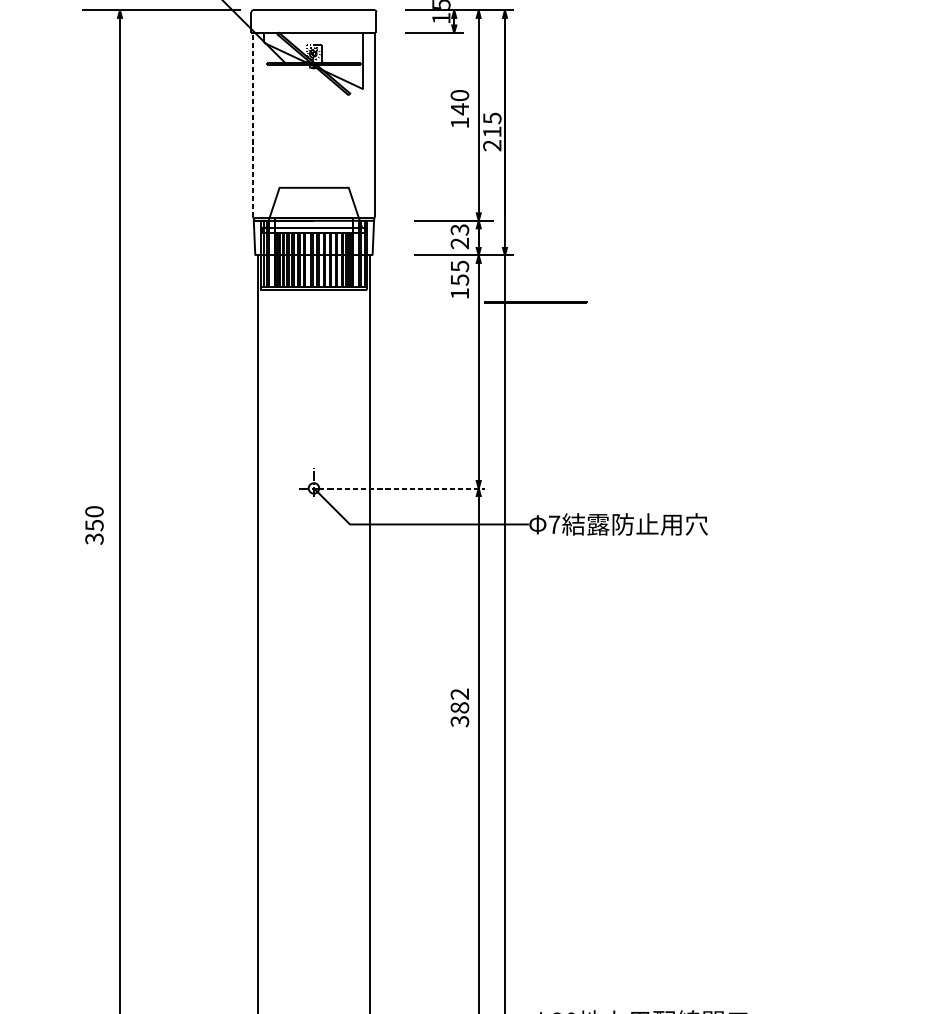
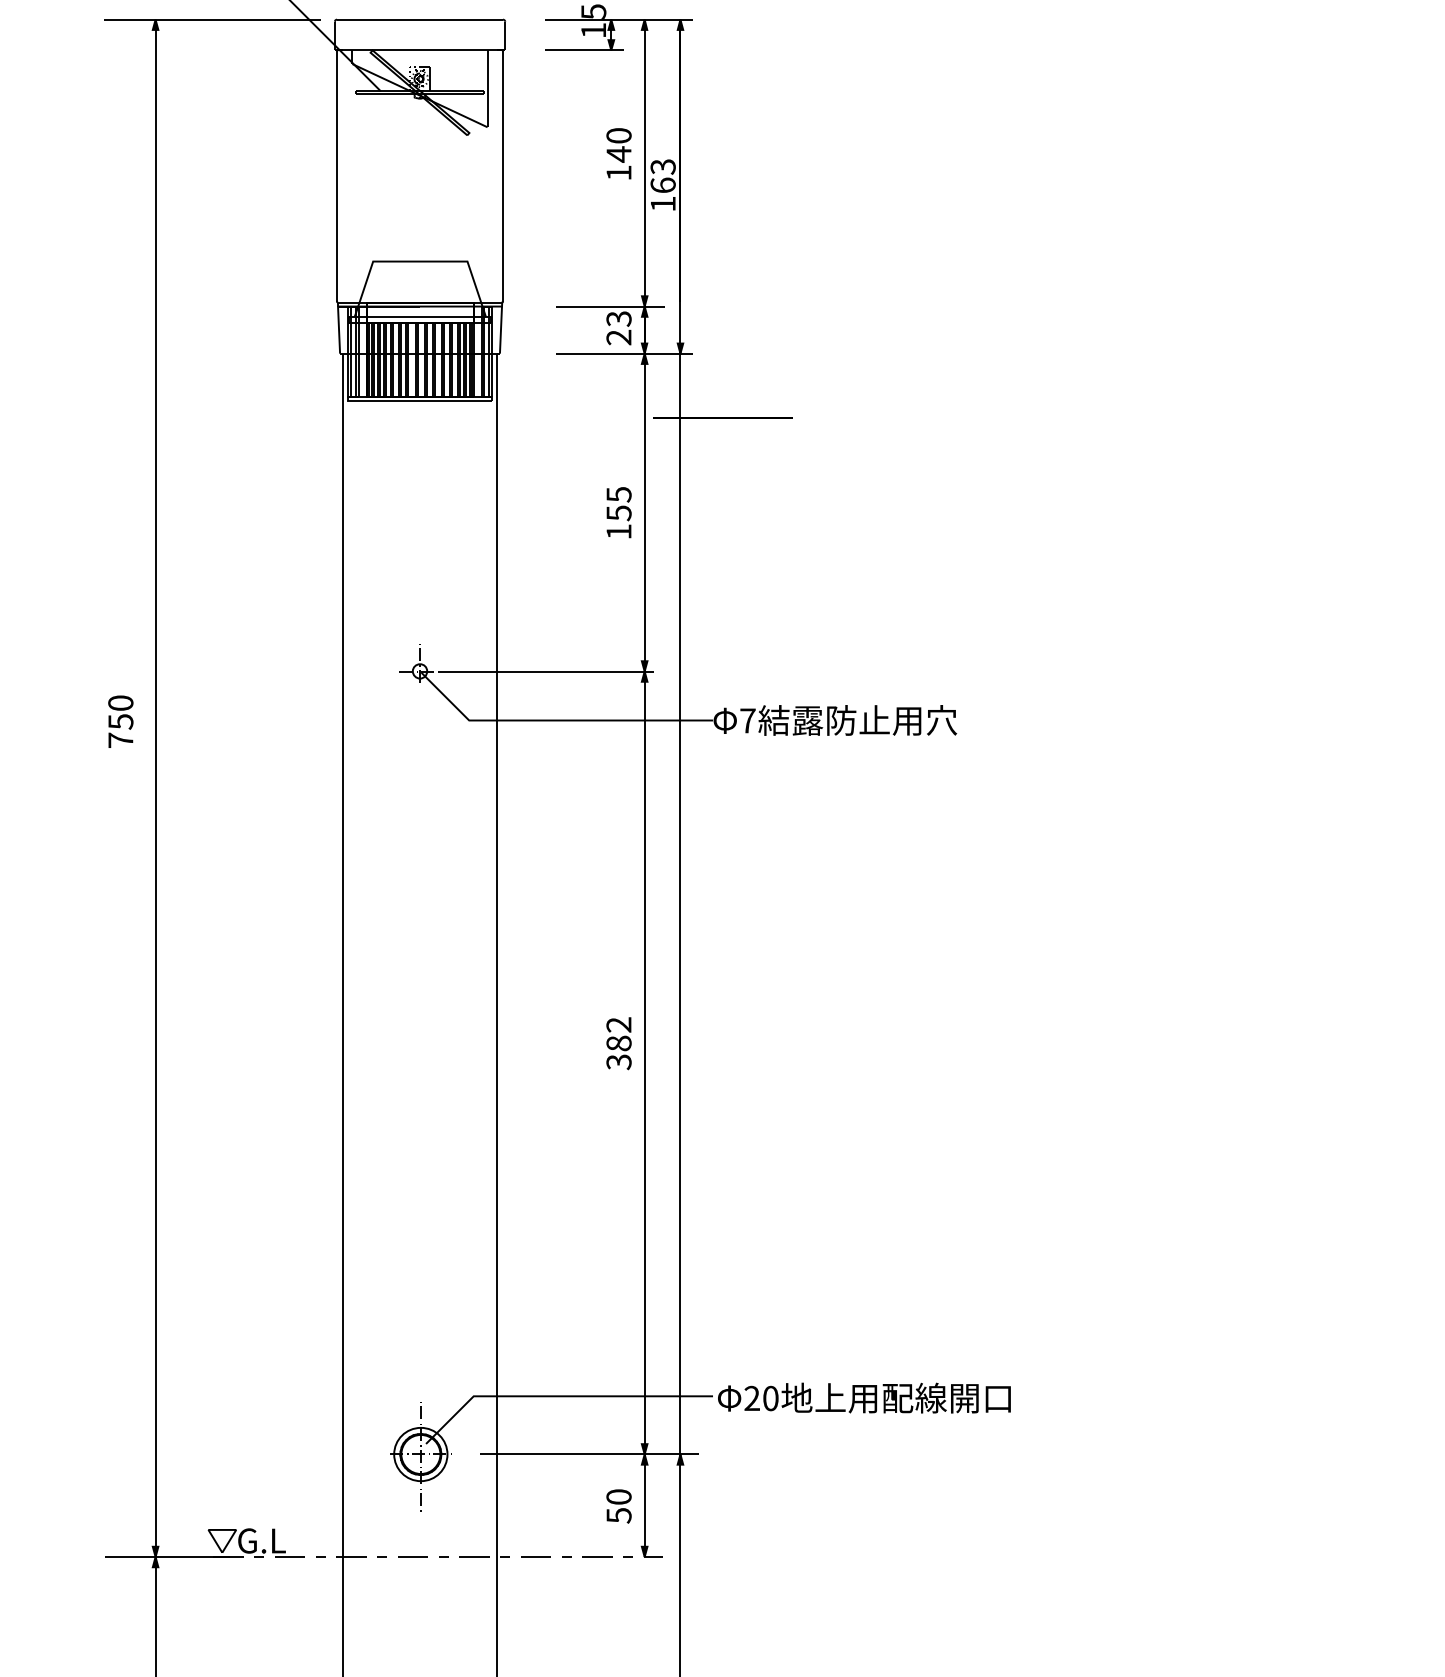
line: (253, 125) -> (337, 176), dashed -> solid
text: (491, 132) -> (662, 185), 215 -> 163
text: (459, 279) -> (618, 512), moved
line: (407, 488) -> (547, 671), dashed -> solid
text: (94, 539) -> (120, 740), 350 -> 750
text: (459, 707) -> (618, 1043), moved

